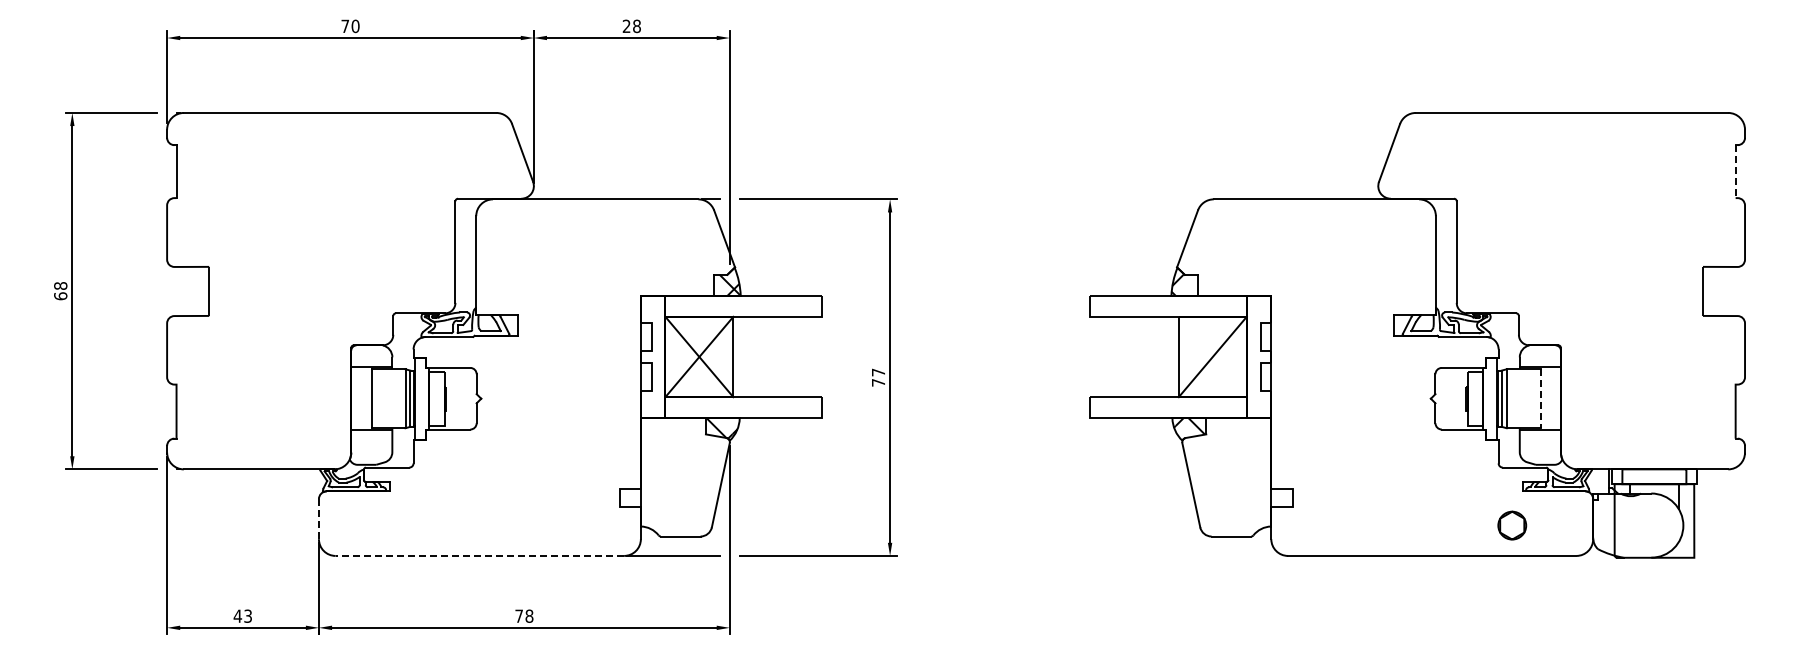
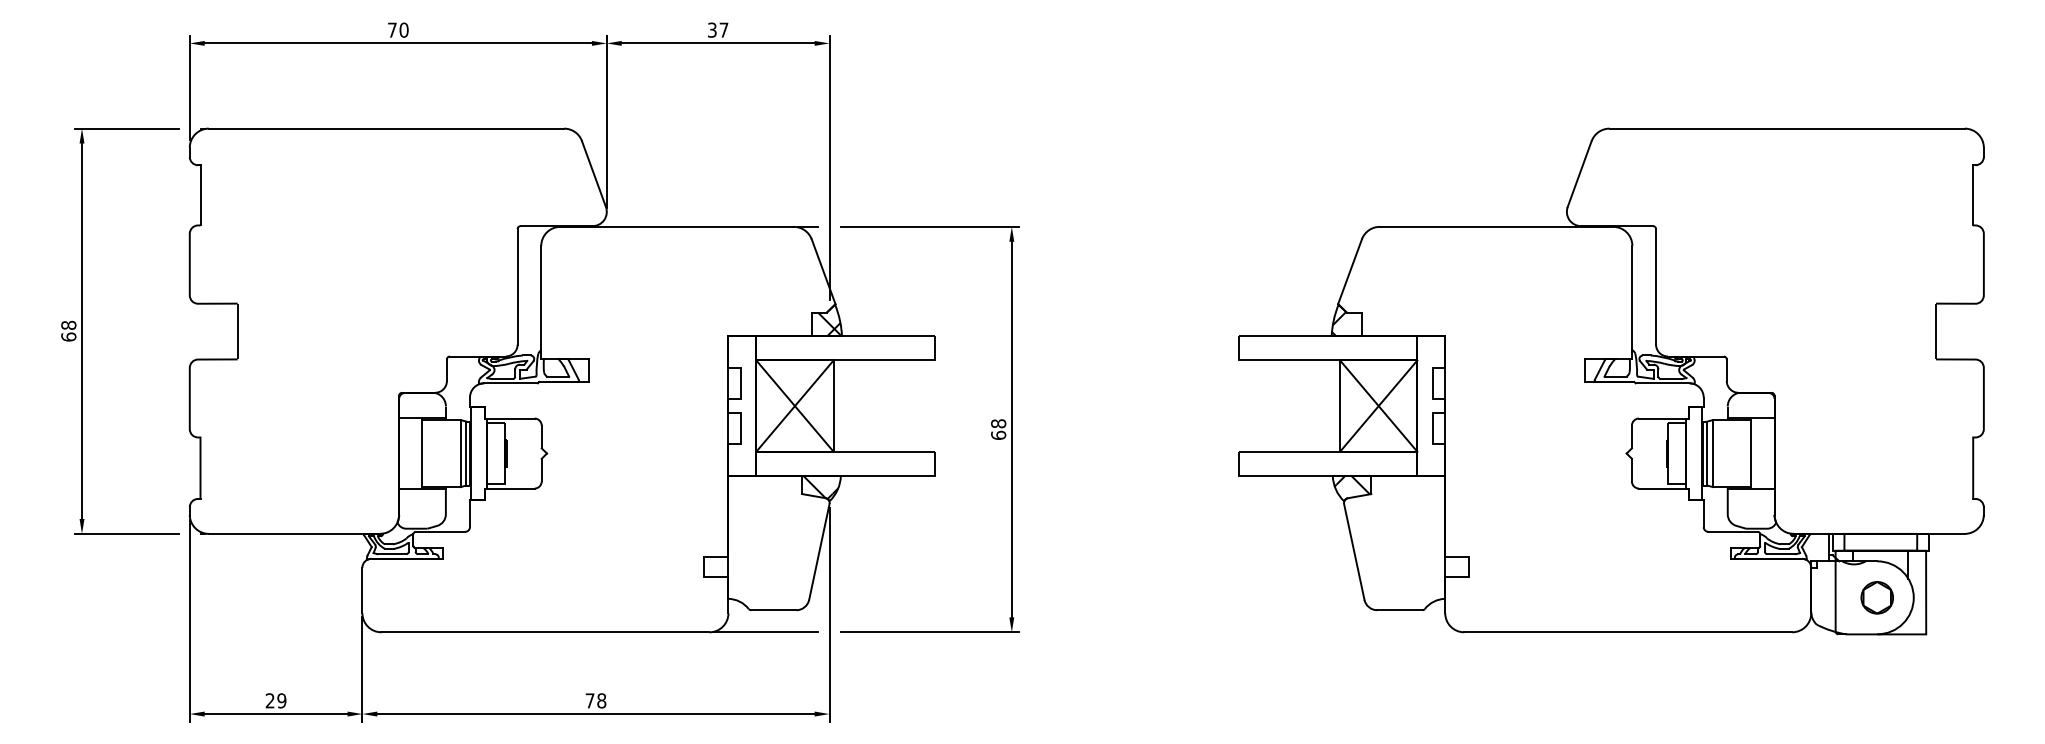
text: (631, 26) -> (717, 30), 28 -> 37
line: (1735, 172) -> (1973, 196), dashed -> solid
line: (1212, 356) -> (1378, 405), added
text: (878, 377) -> (998, 429), 77 -> 68
line: (1540, 399) -> (1751, 454), dashed -> solid
line: (318, 518) -> (361, 589), dashed -> solid
part: (1512, 525) -> (1877, 597), moved
line: (479, 555) -> (544, 631), dashed -> solid
text: (242, 615) -> (275, 700), 43 -> 29

